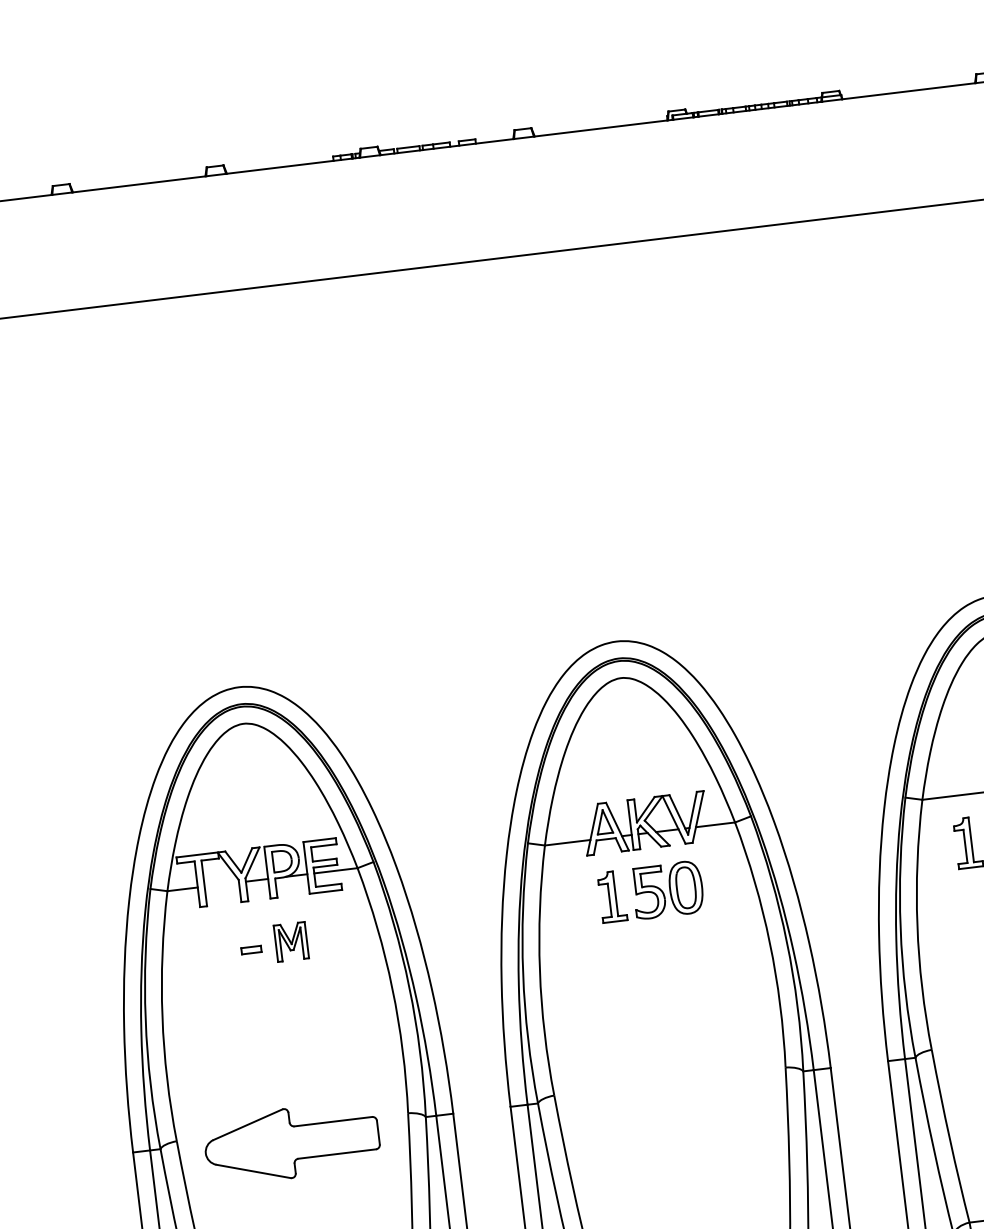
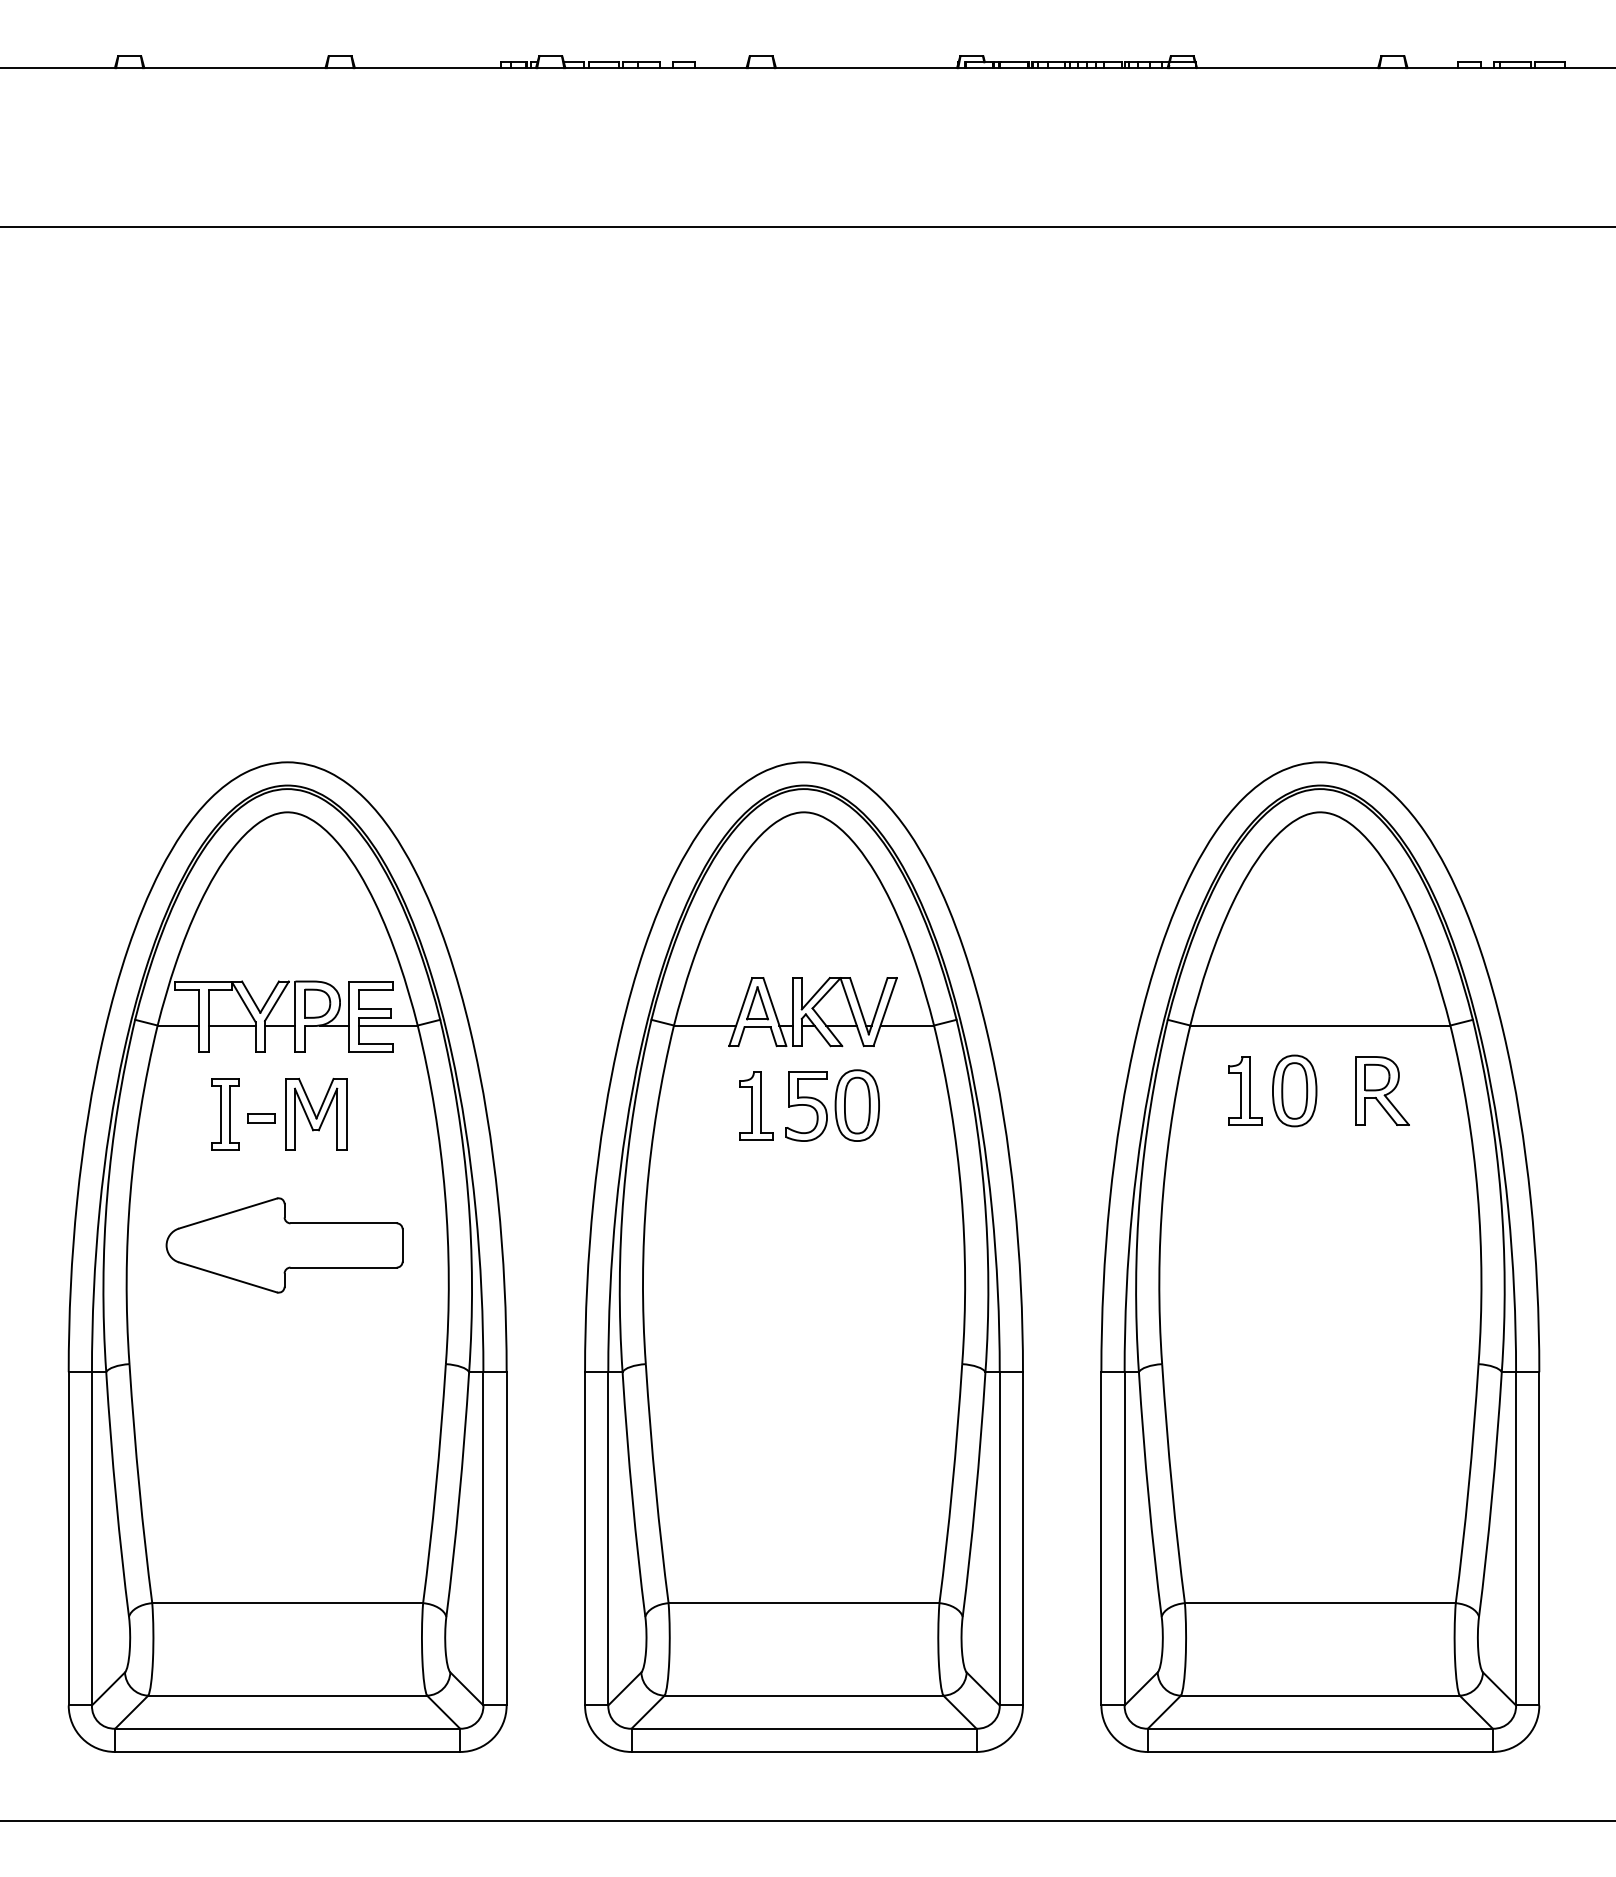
line: (221, 884) -> (231, 1025), added
part: (291, 941) -> (316, 1113), size x1.43
part: (224, 950) -> (225, 1114), added
part: (292, 1143) -> (284, 1245), moved

